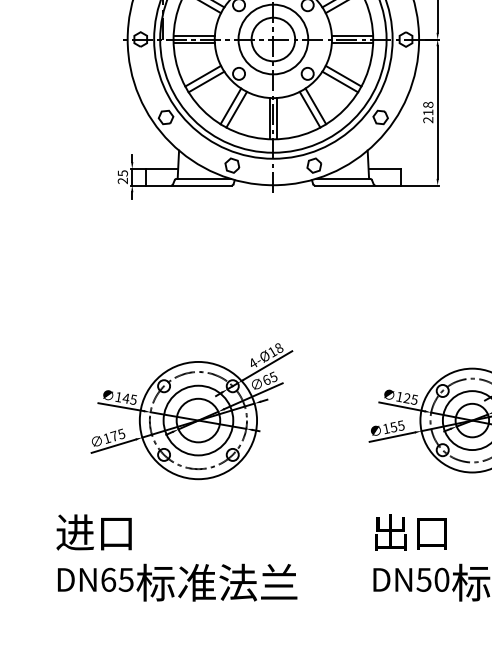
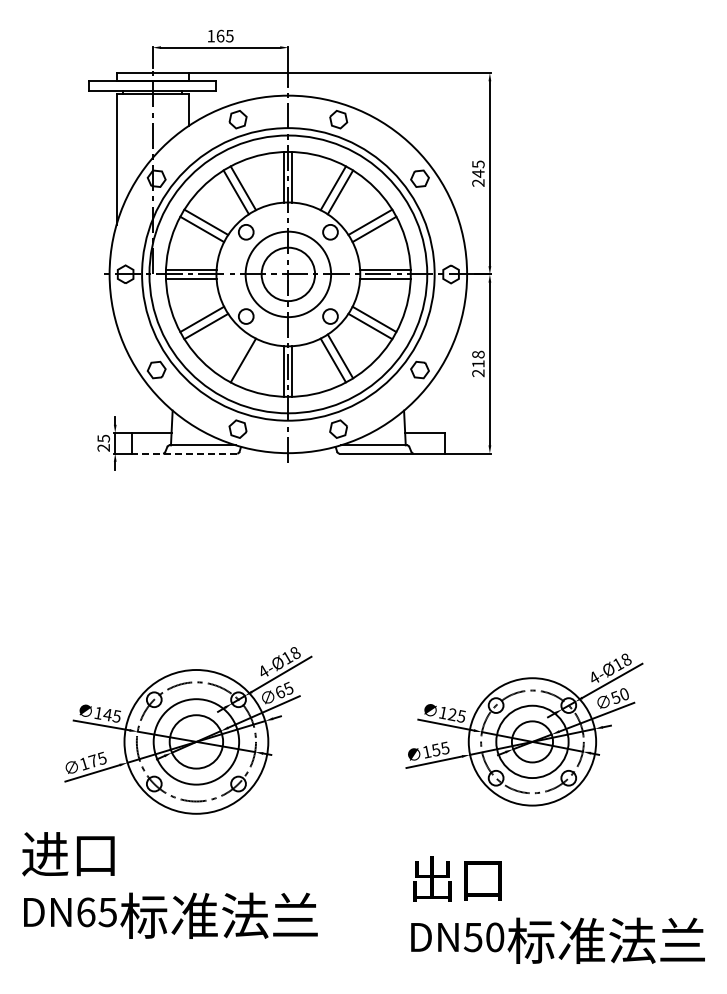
line: (230, 106) -> (235, 356), removed
line: (188, 185) -> (184, 453), solid -> dashed
text: (176, 557) -> (169, 885), moved

